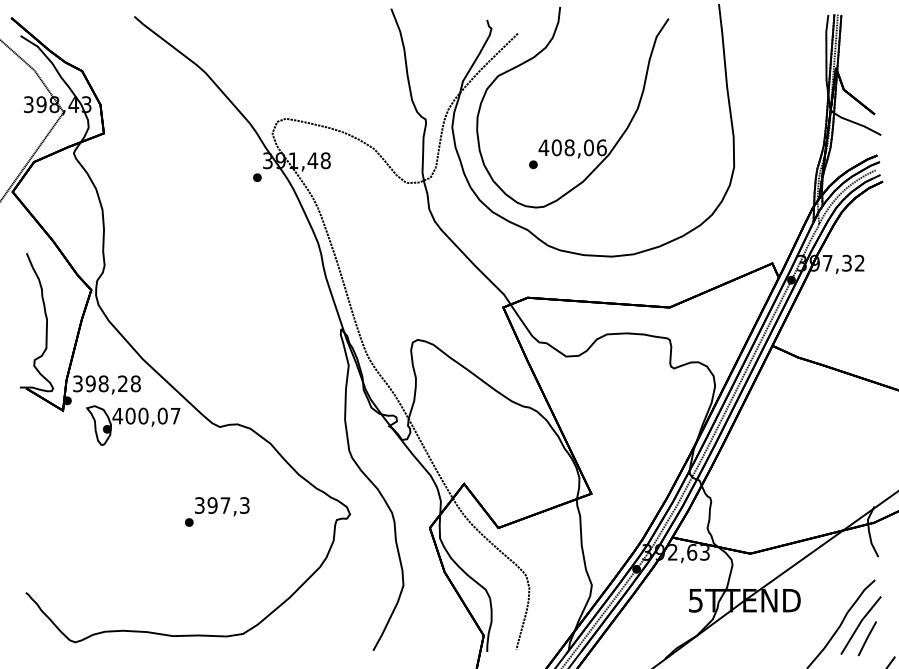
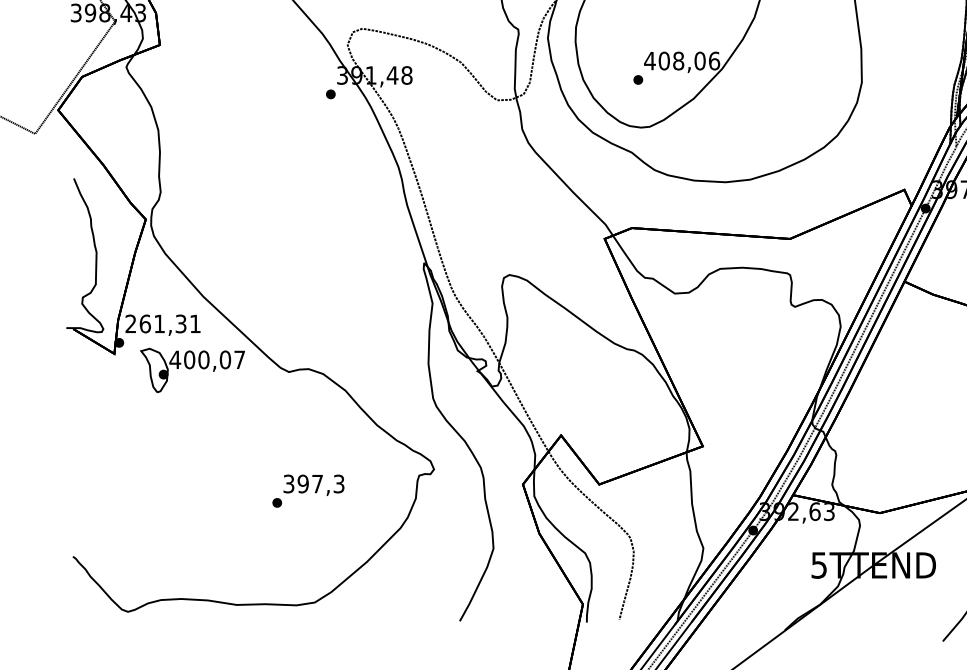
text: (106, 383) -> (162, 323), 398,28 -> 261,31
text: (217, 511) -> (308, 490), moved

